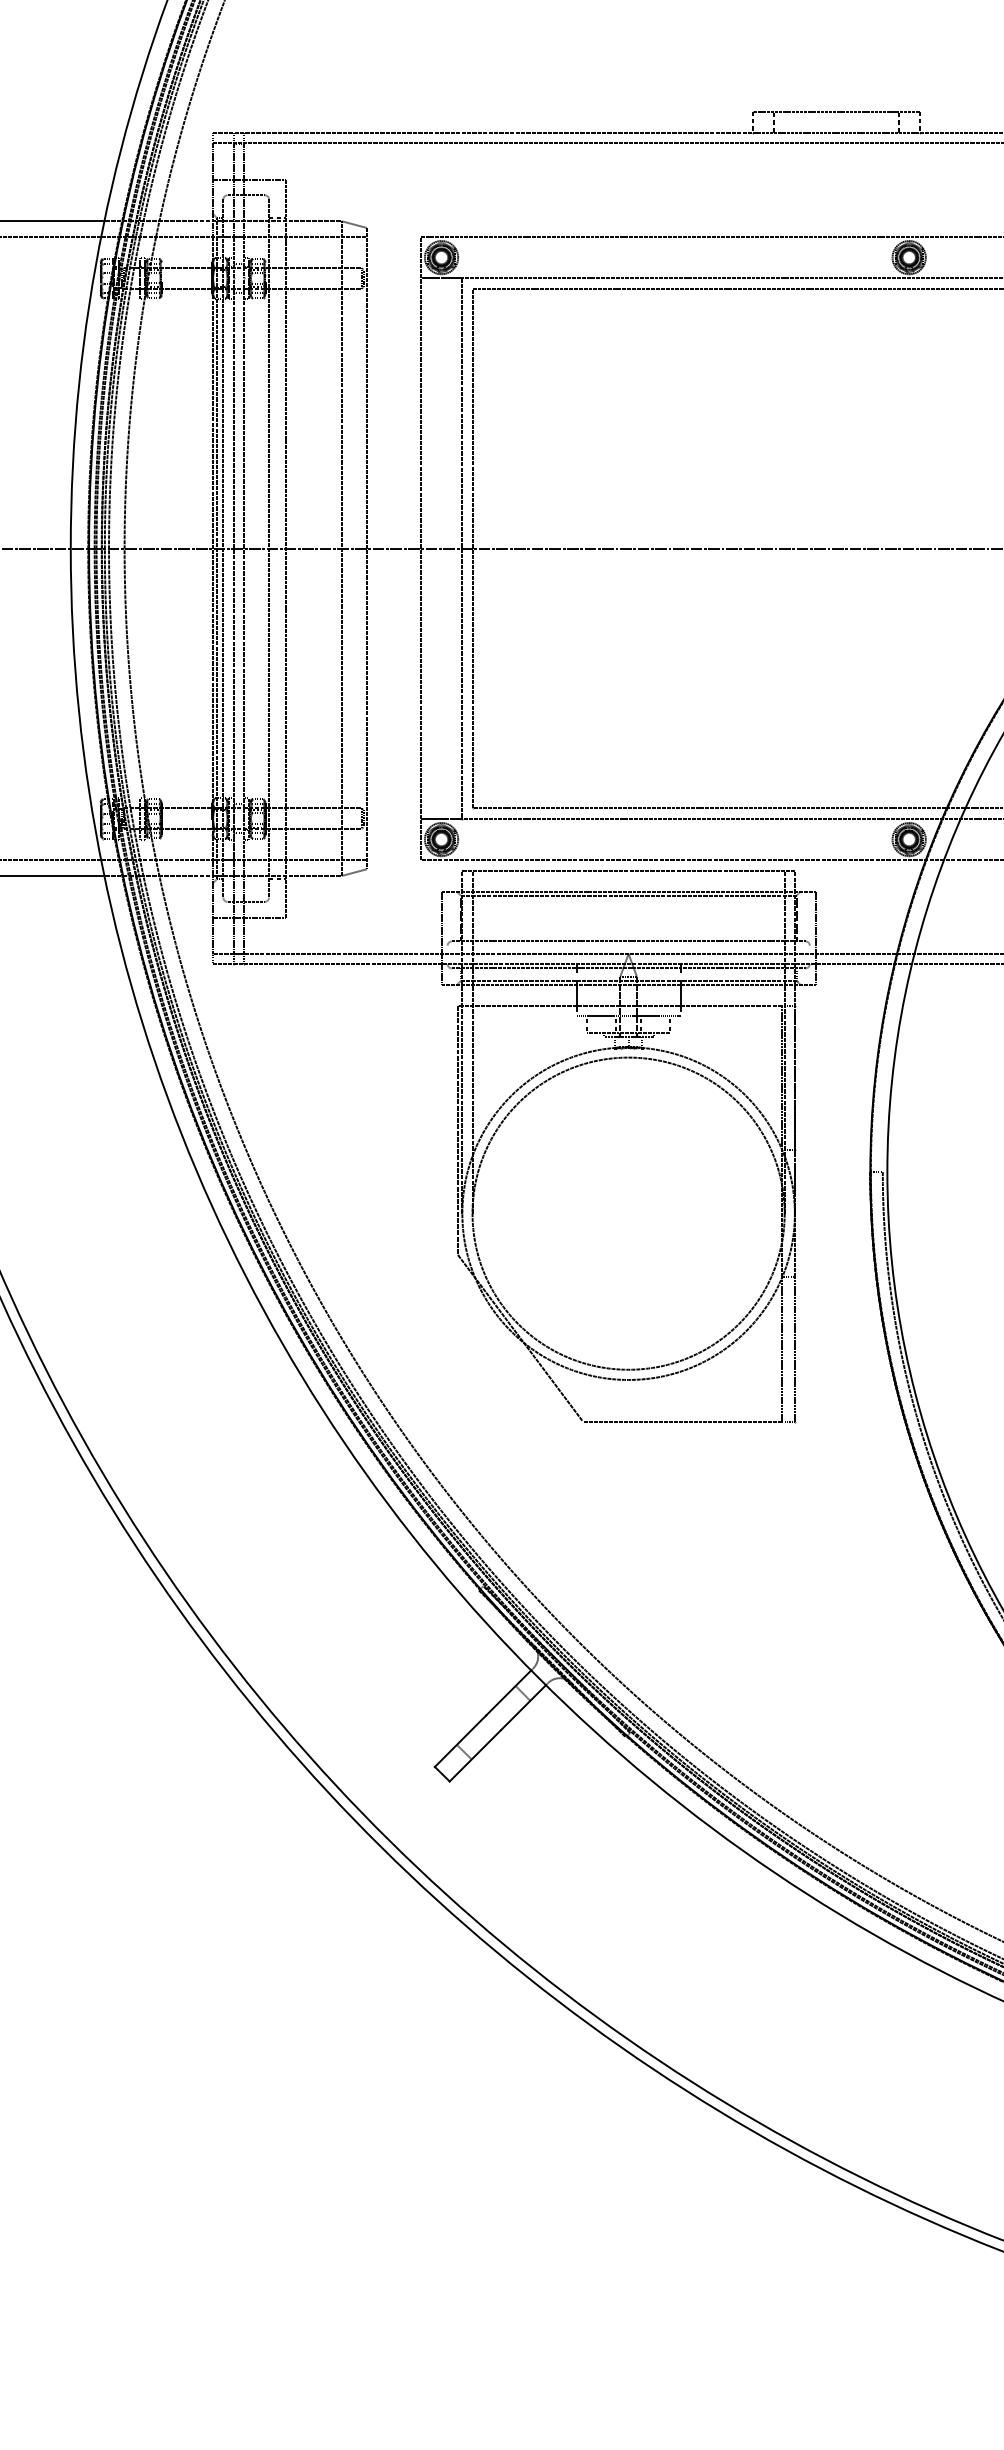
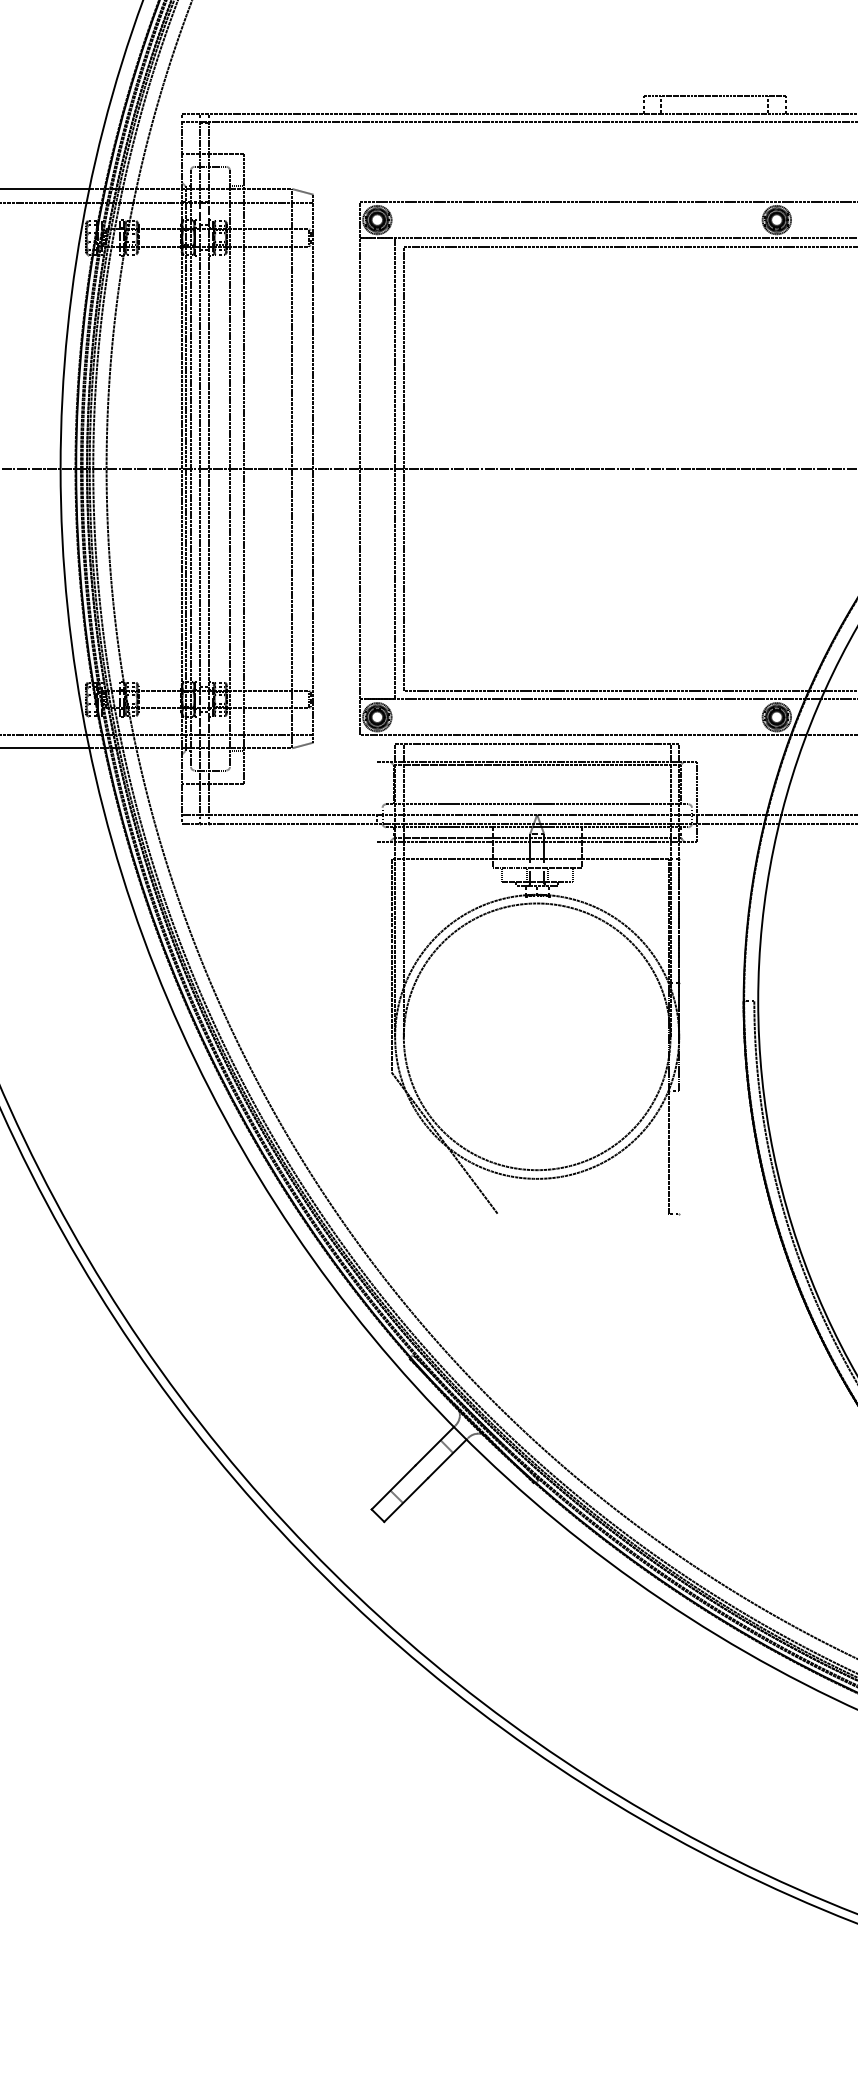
line: (441, 938) -> (377, 801), removed
line: (794, 1349) -> (678, 1152), removed
line: (682, 1421) -> (583, 1214), removed

